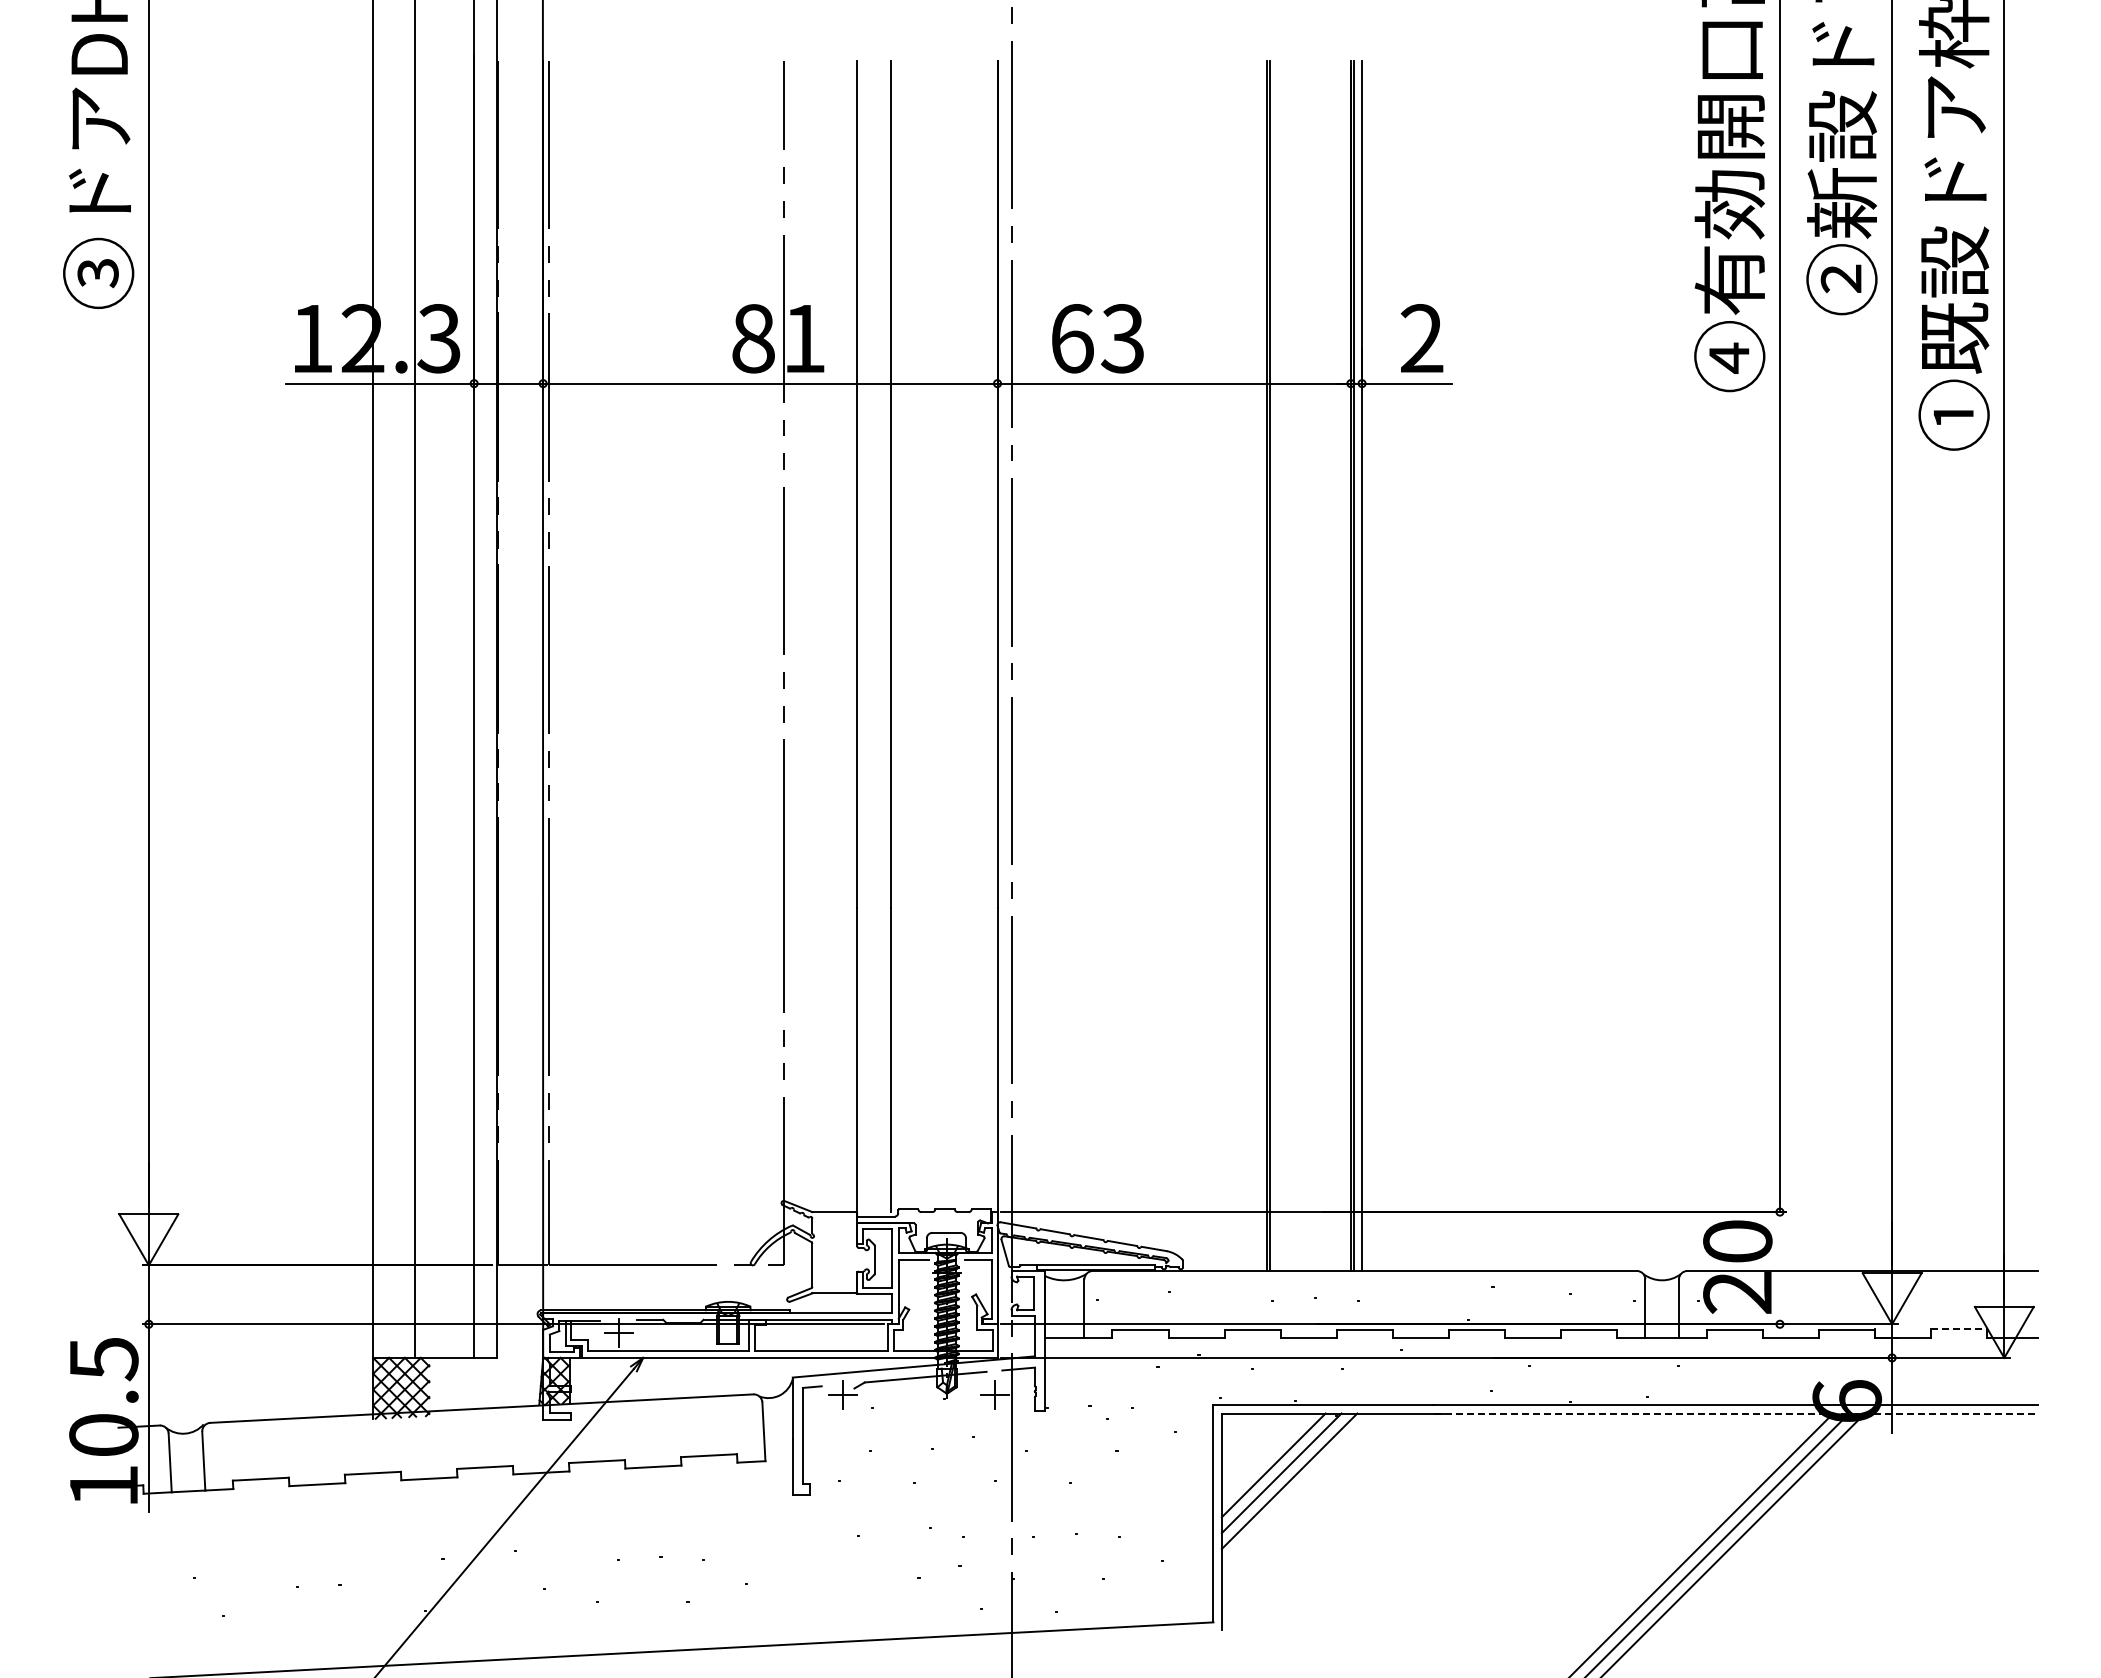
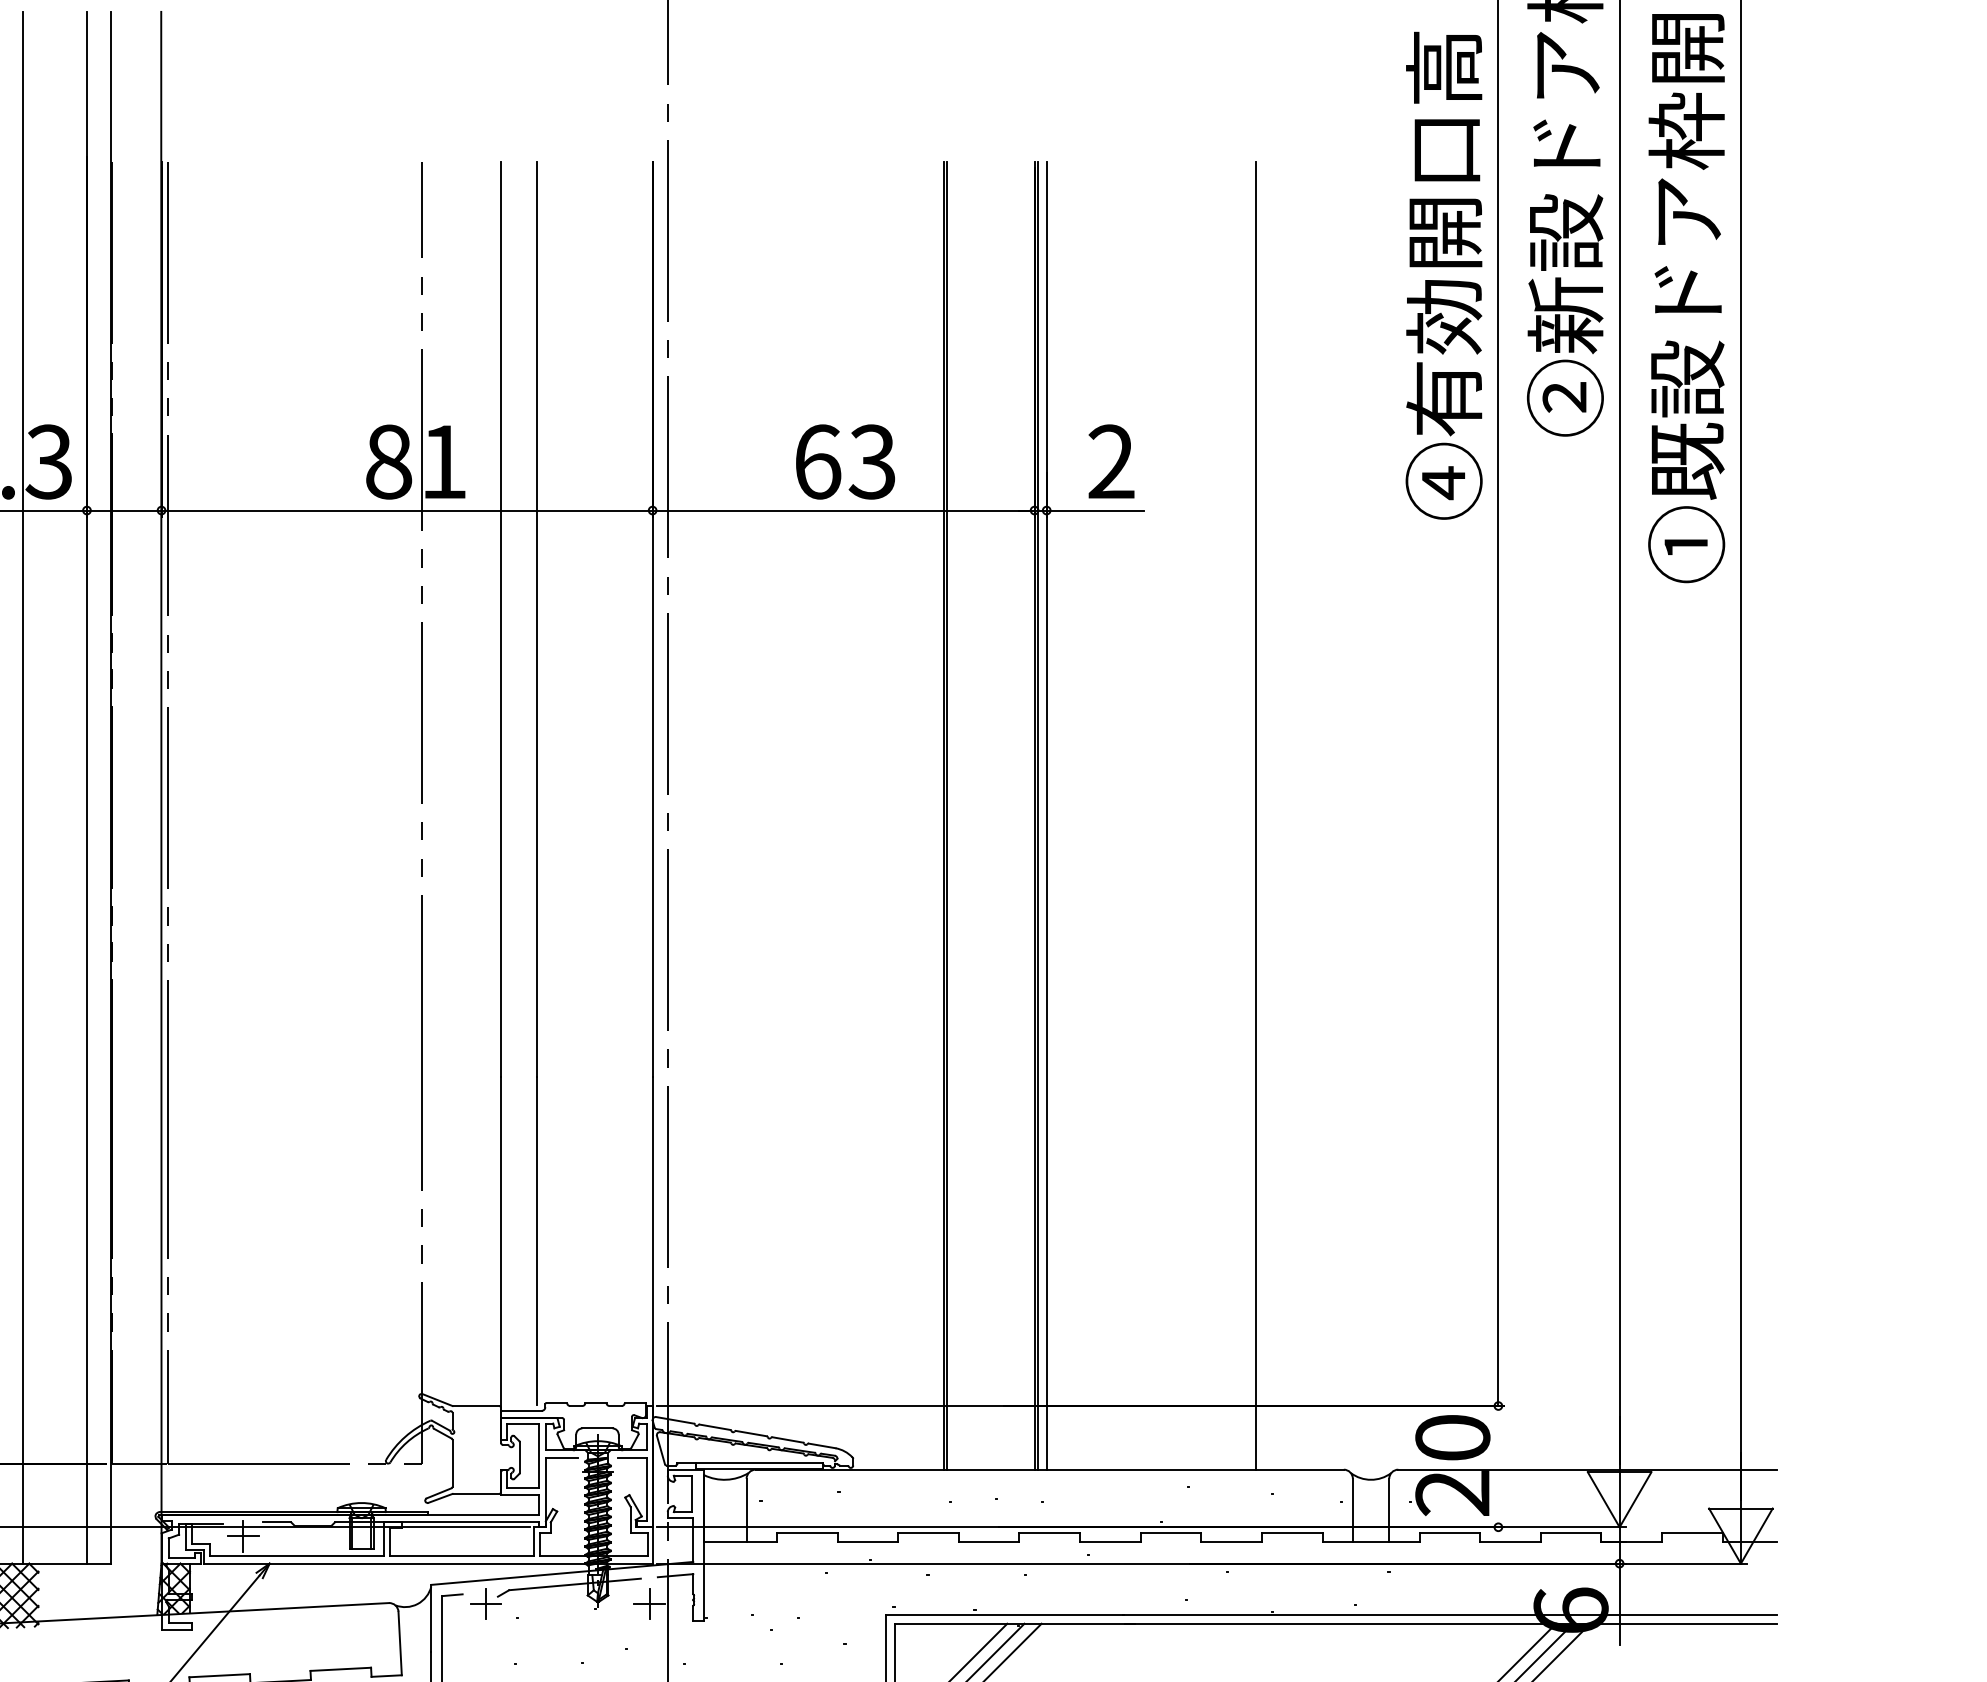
text: (1097, 338) -> (845, 461), moved
line: (1555, 665) -> (1255, 815), added
line: (1959, 1329) -> (1692, 1532), dashed -> solid
line: (1736, 1413) -> (1451, 1623), dashed -> solid

